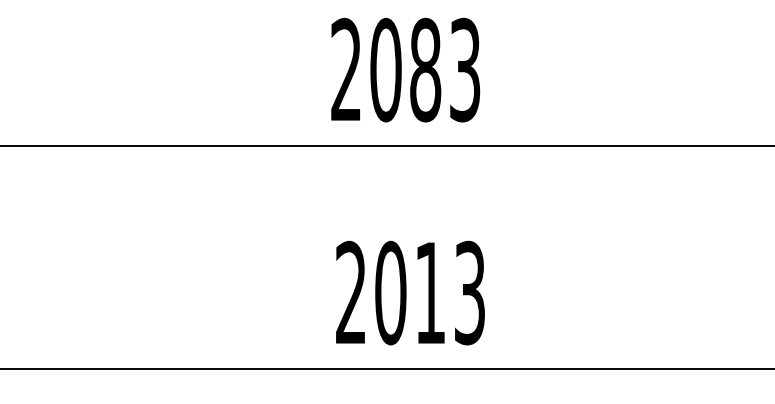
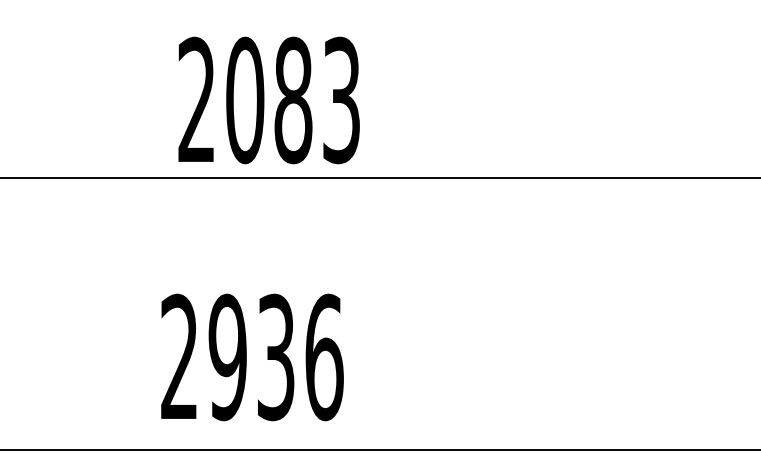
text: (405, 69) -> (268, 99), moved
text: (430, 292) -> (276, 356), 2013 -> 2936

